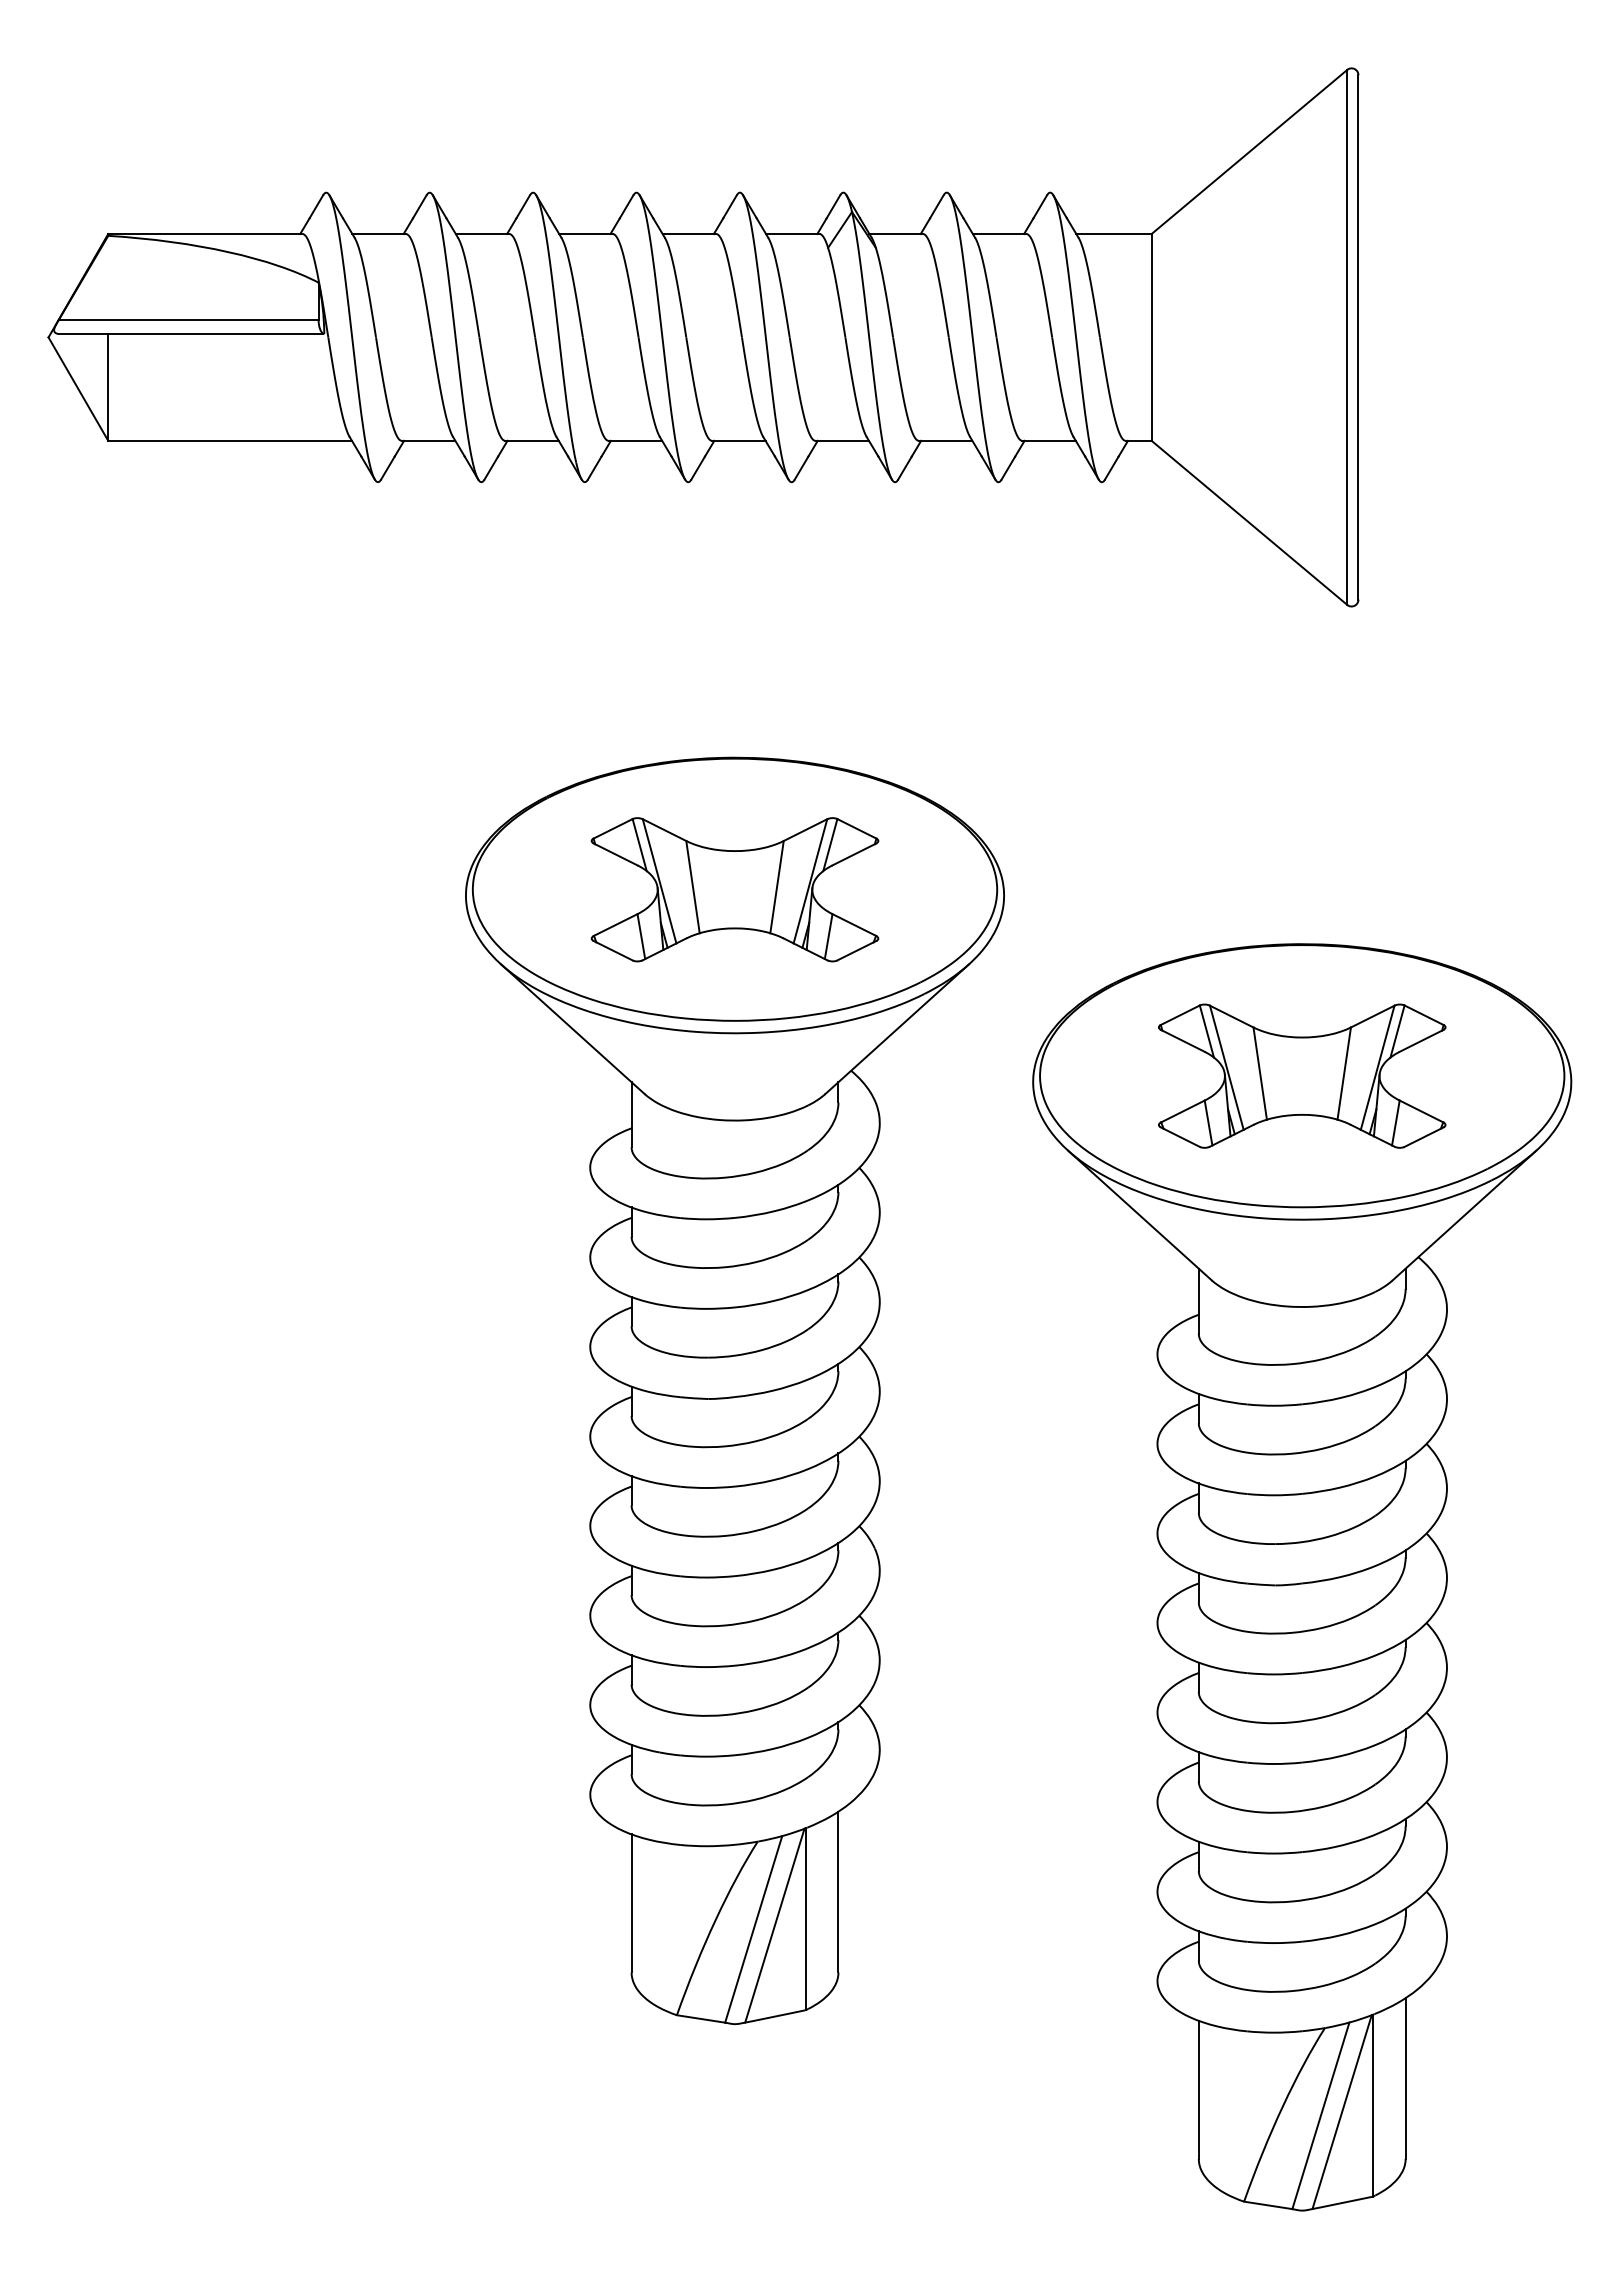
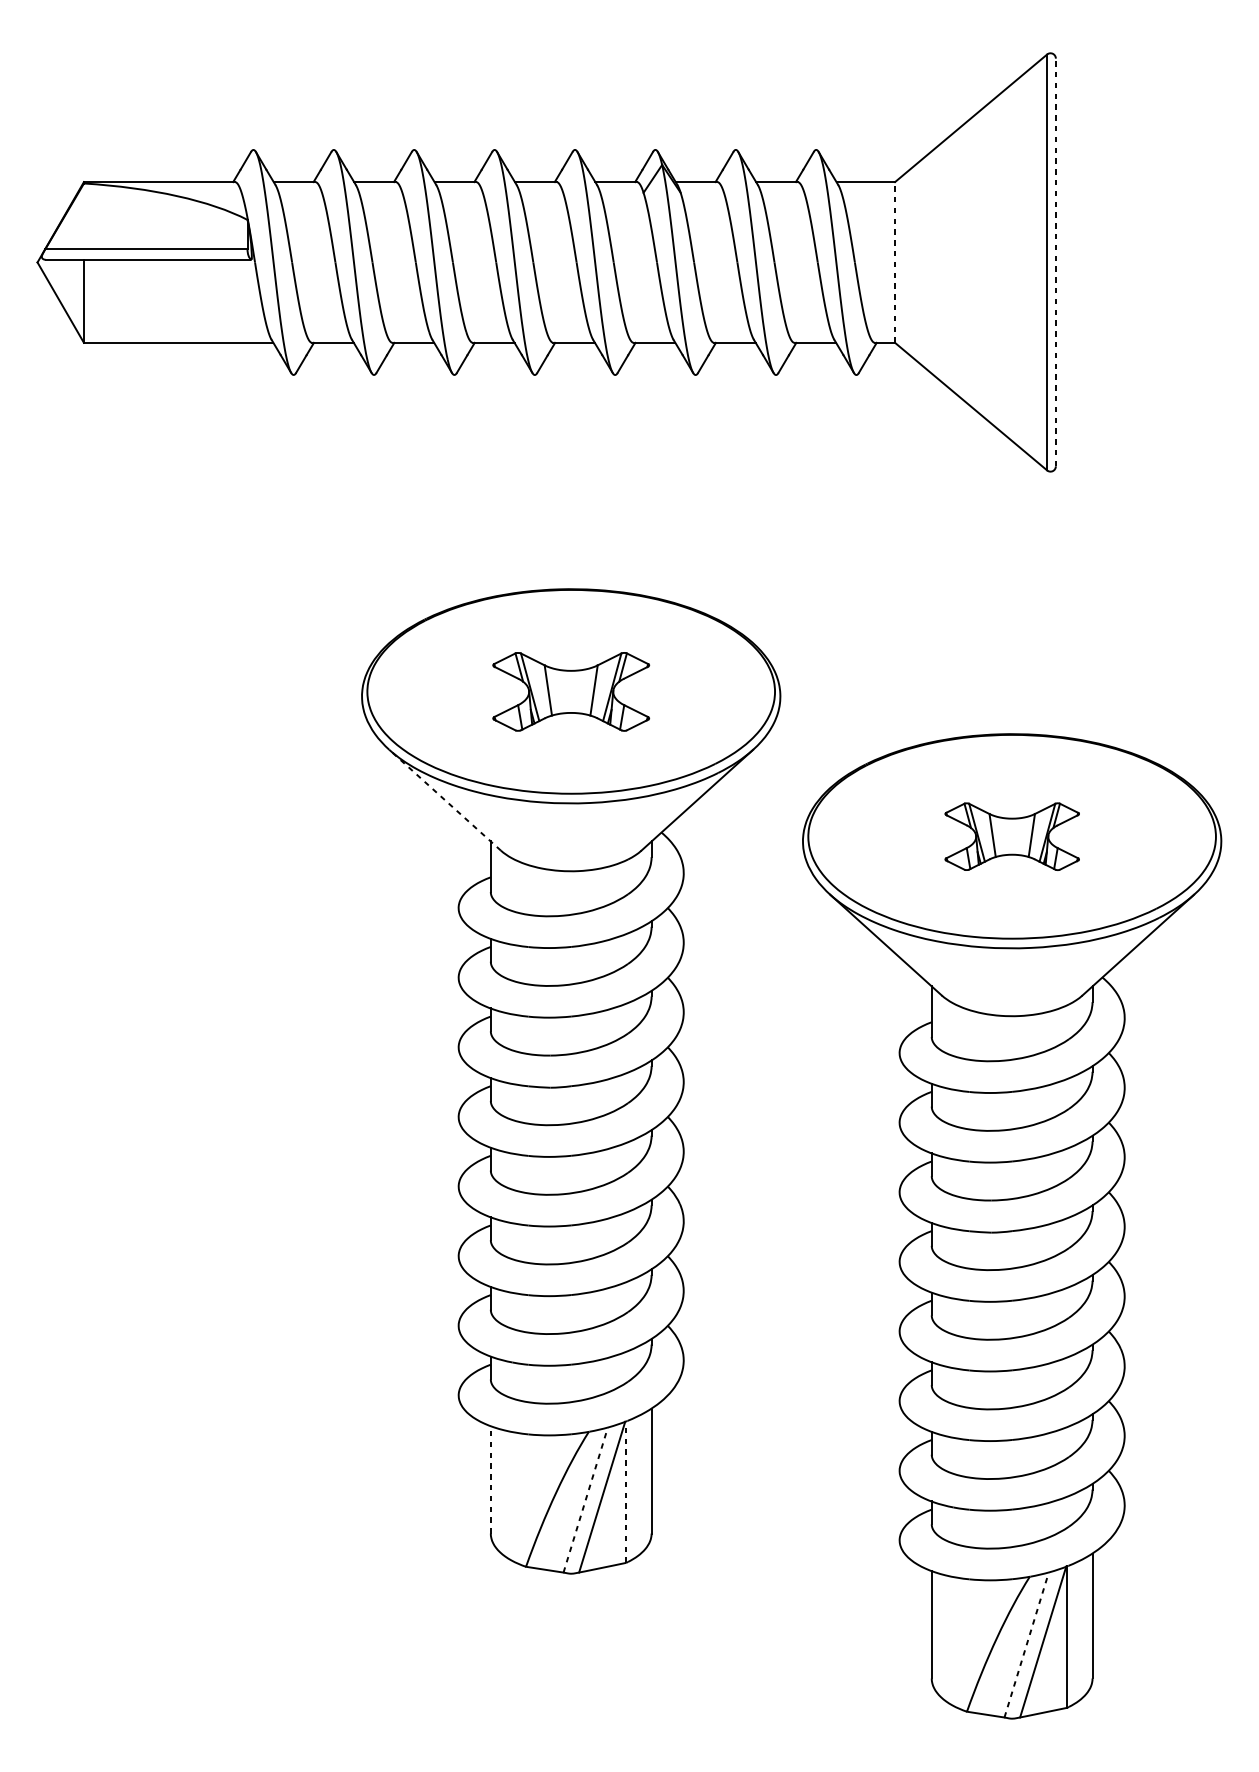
line: (1151, 336) -> (894, 261), solid -> dashed
line: (1358, 336) -> (1055, 261), solid -> dashed
part: (734, 889) -> (570, 691), size x0.7
line: (572, 1029) -> (444, 800), solid -> dashed
part: (1302, 1075) -> (1012, 836), size x0.6
line: (631, 1902) -> (490, 1479), solid -> dashed
line: (805, 1919) -> (626, 1492), solid -> dashed
line: (753, 1929) -> (585, 1500), solid -> dashed
line: (1320, 2115) -> (1026, 1644), solid -> dashed

